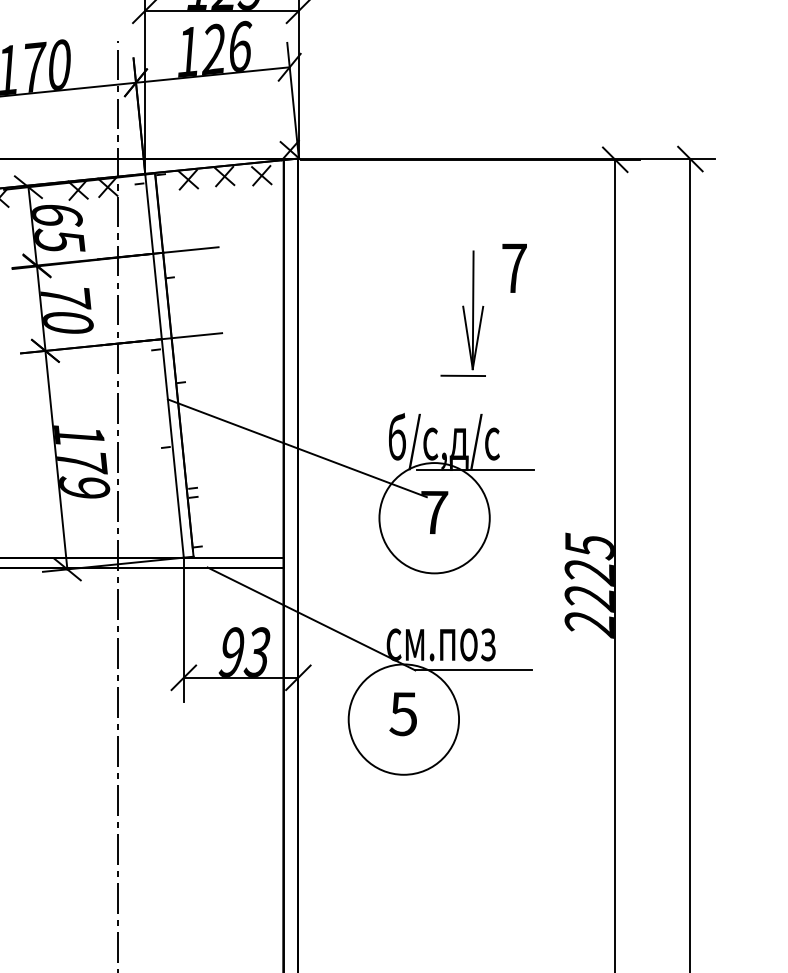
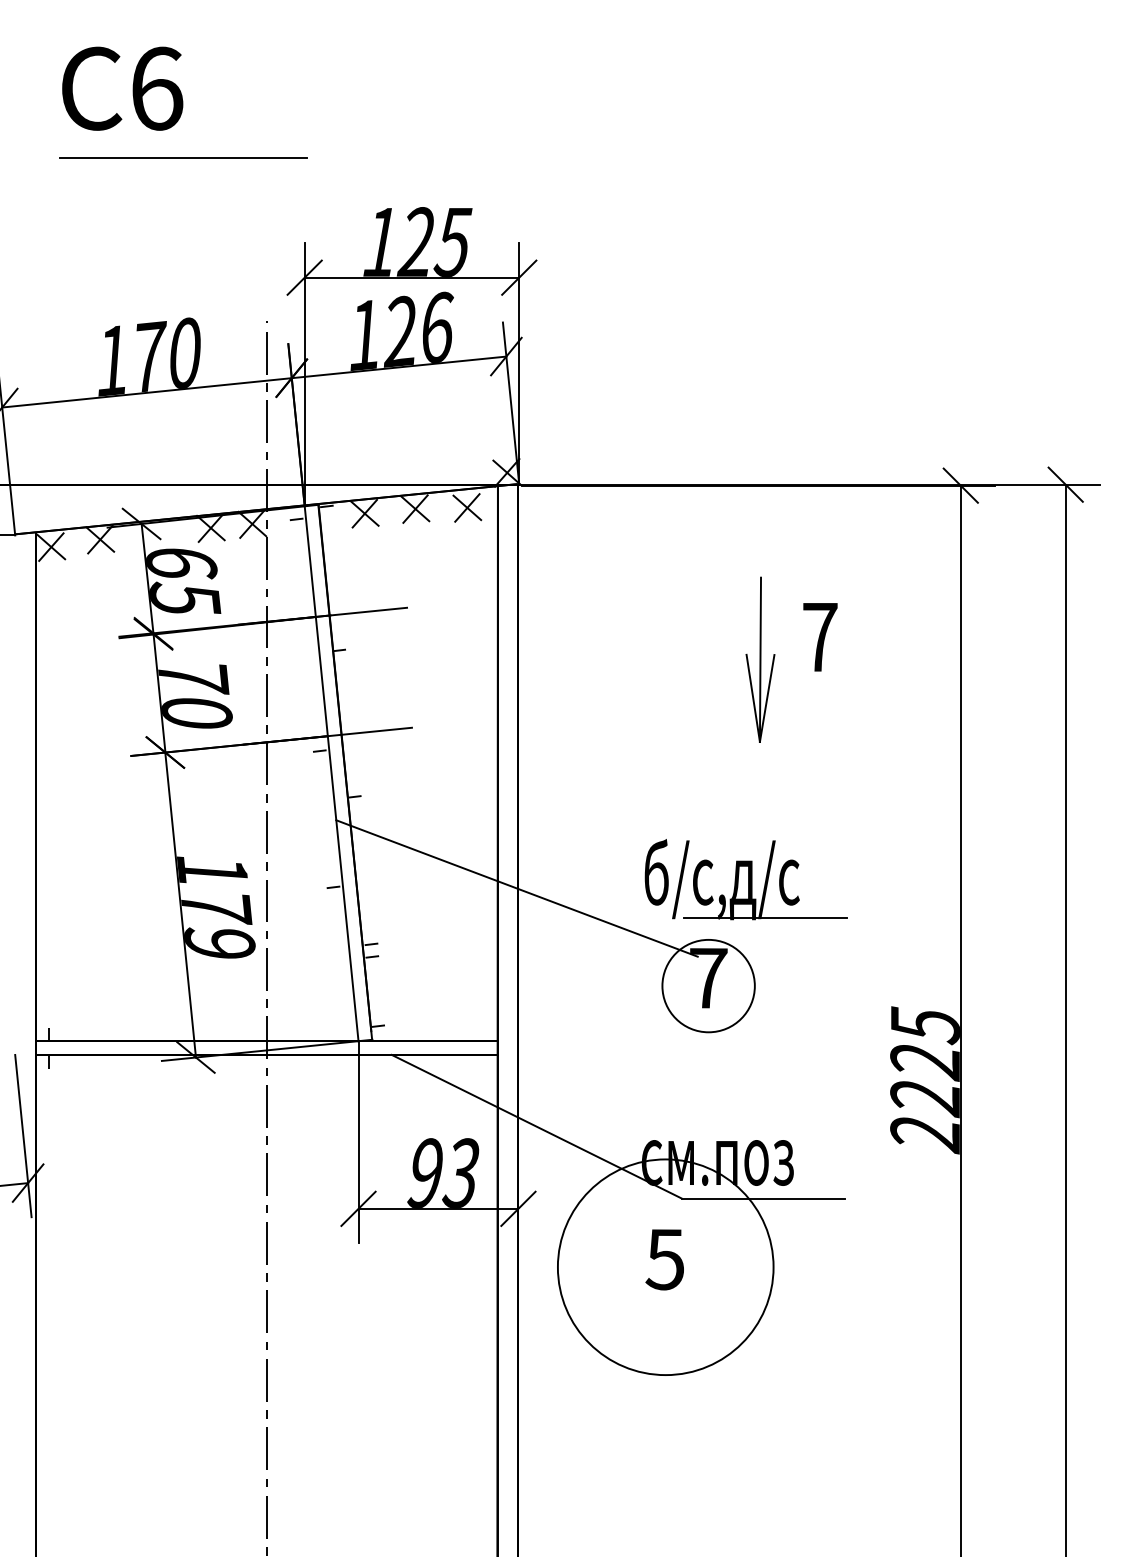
part: (473, 310) -> (760, 659), moved
line: (463, 375) -> (748, 787), removed
circle: (434, 518) -> (708, 986), size x0.6
circle: (403, 719) -> (665, 1267), size x1.4

